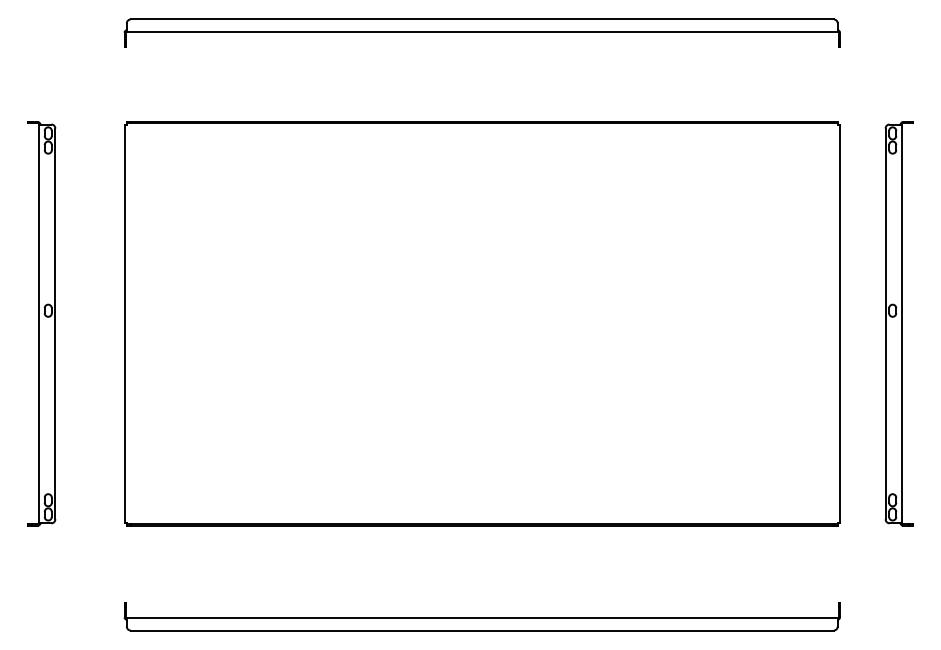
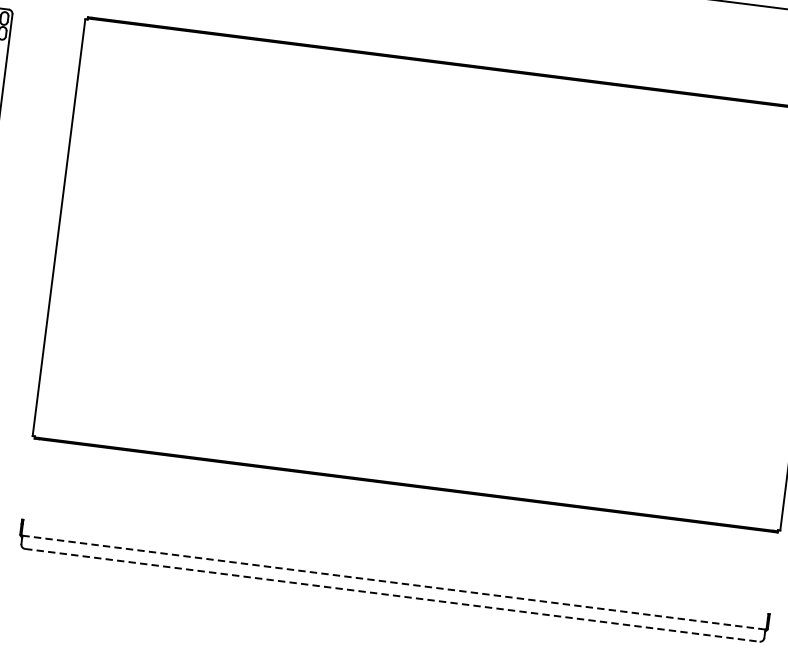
line: (481, 618) -> (393, 582), solid -> dashed
line: (482, 630) -> (392, 595), solid -> dashed

